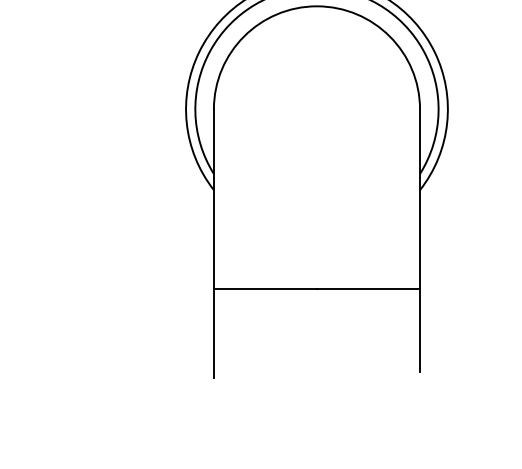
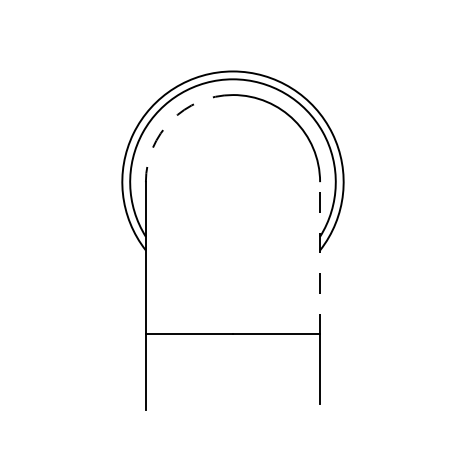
arc: (244, 36) -> (171, 120), solid -> dashed
line: (420, 199) -> (320, 258), solid -> dashed

